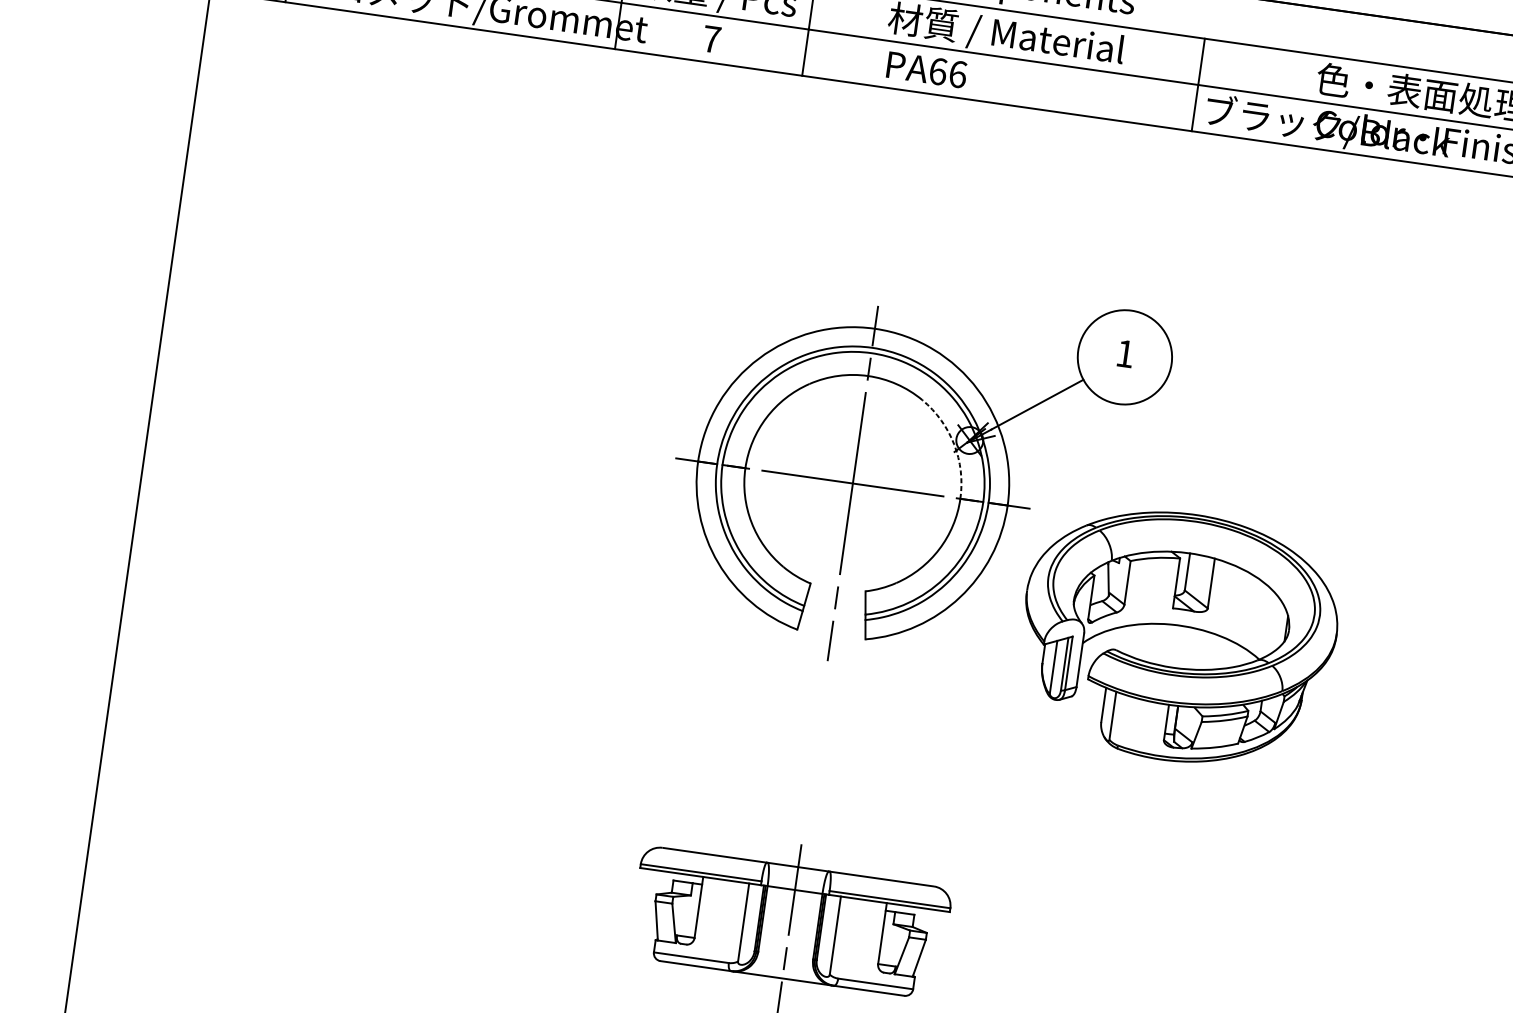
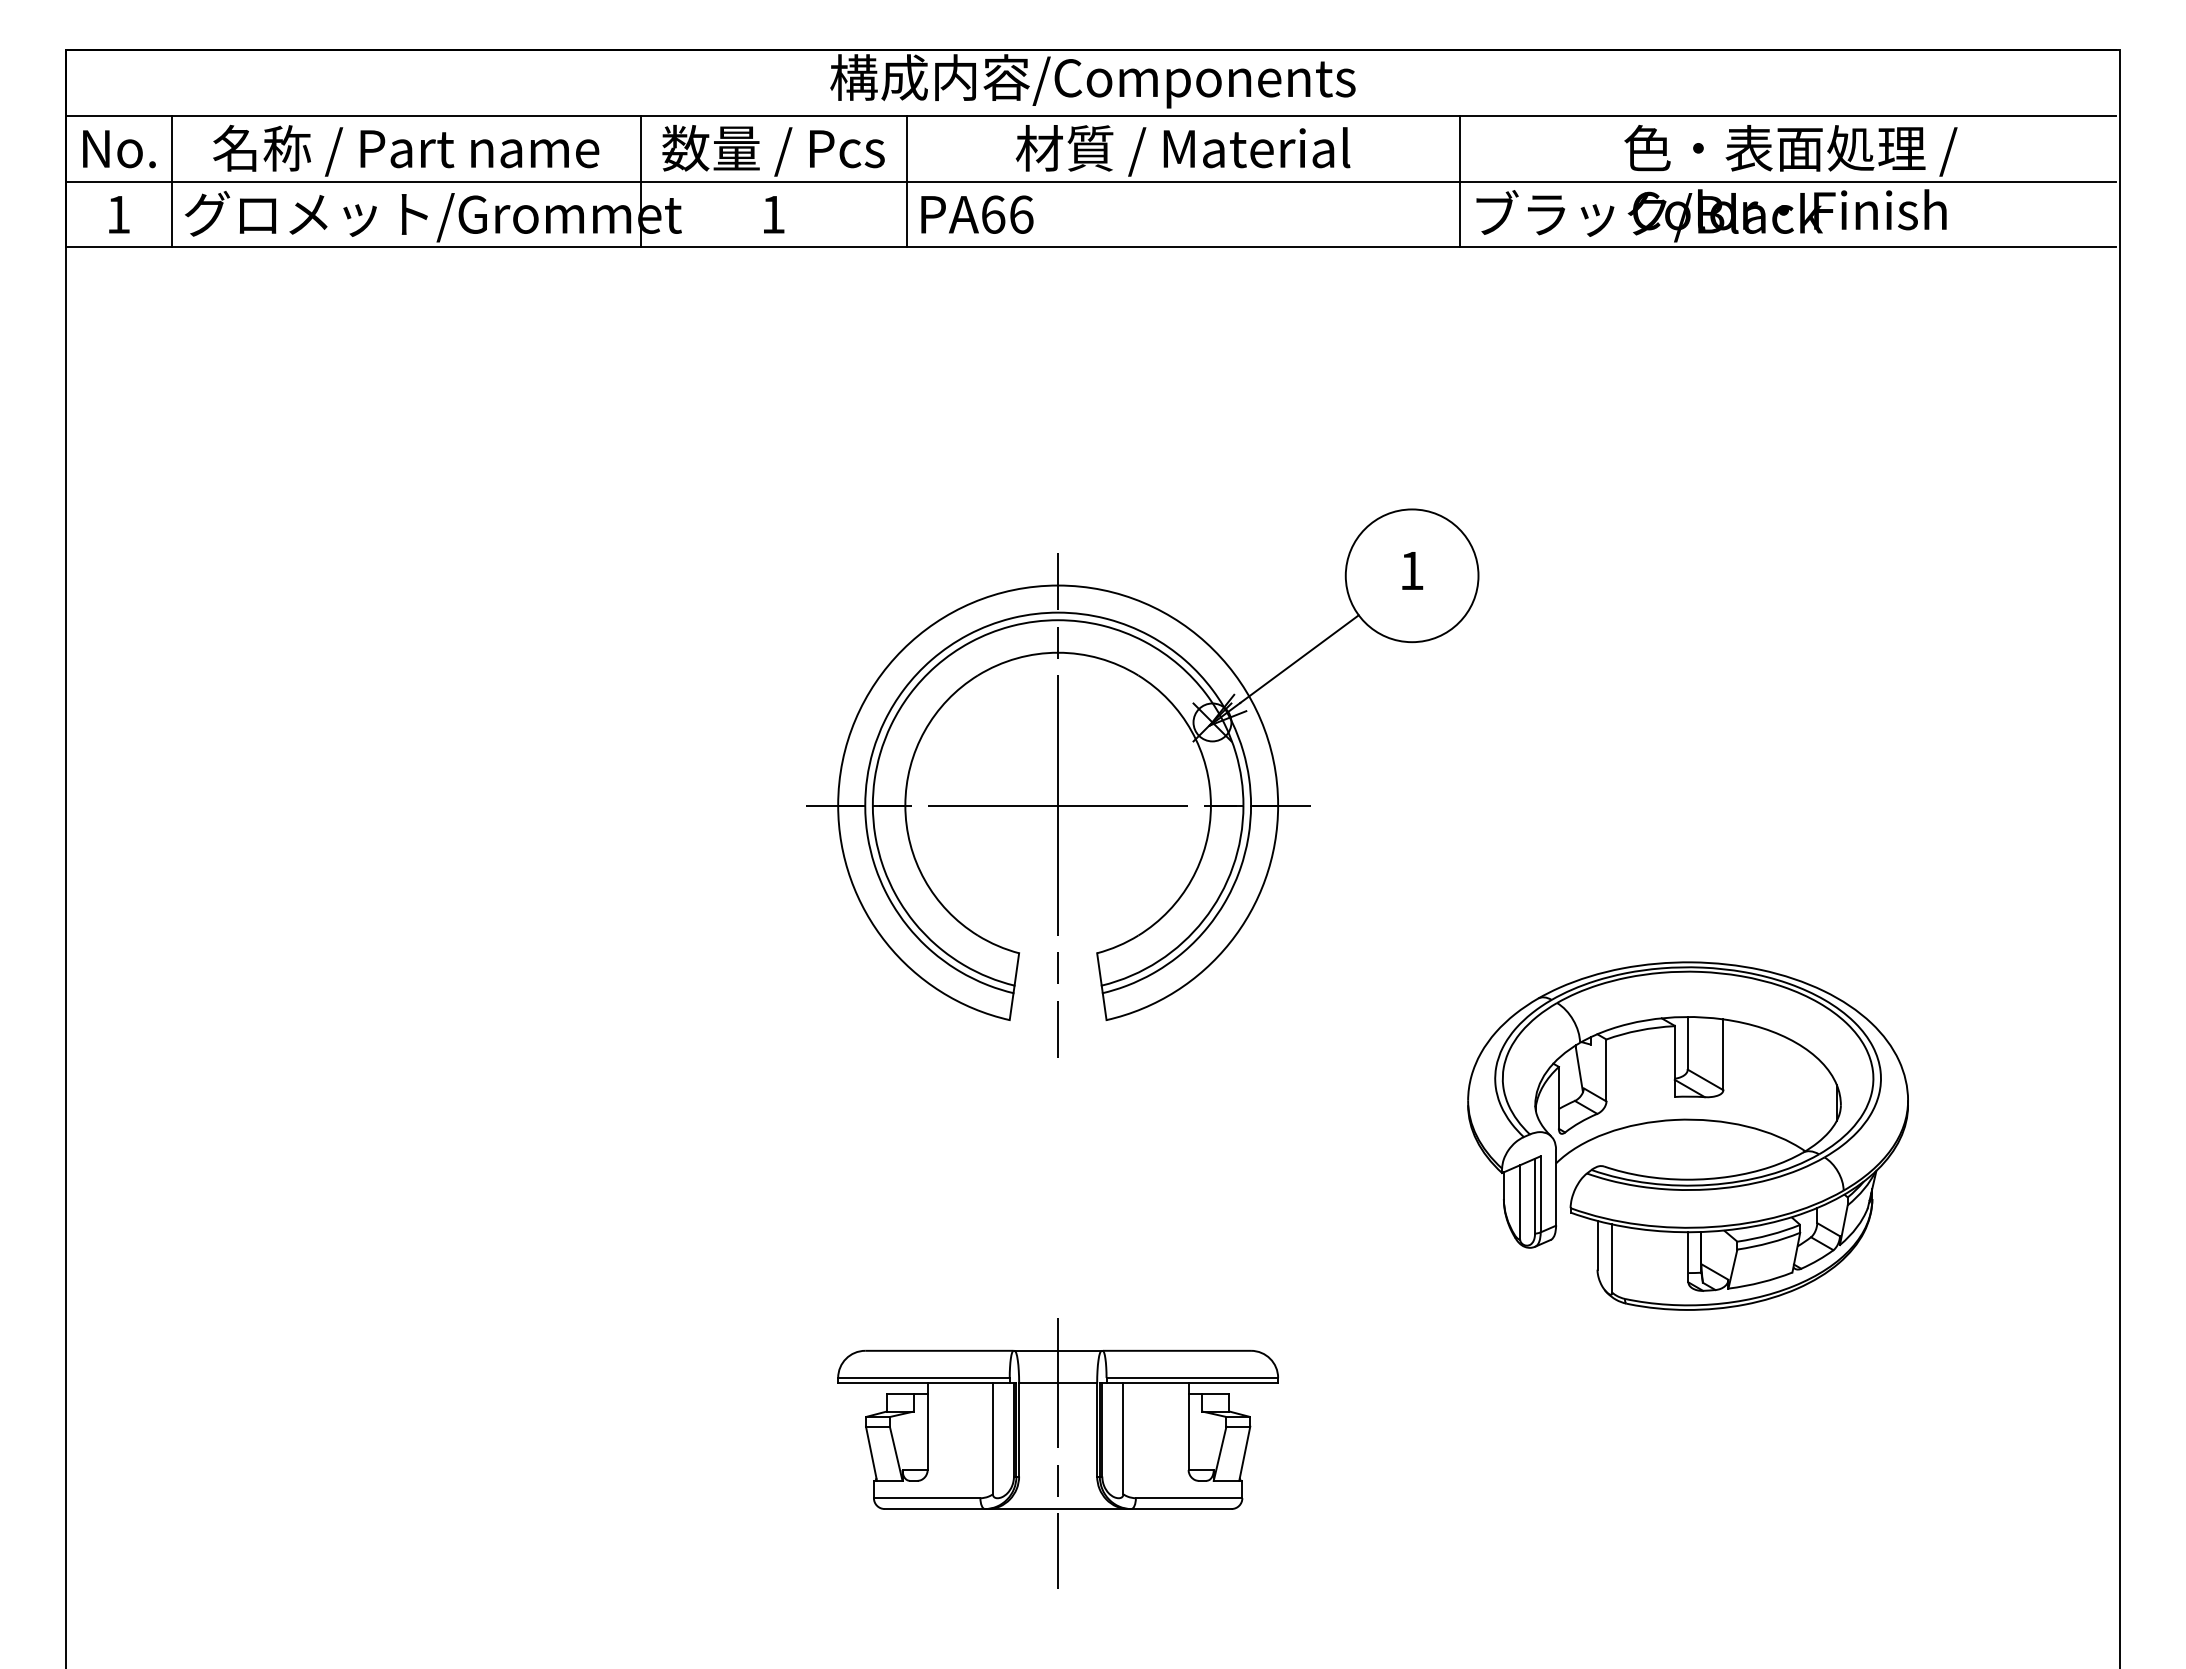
text: (711, 39) -> (773, 214), 7 -> 1
text: (927, 69) -> (977, 214), moved
arc: (954, 444) -> (1191, 731), dashed -> solid
part: (1179, 626) -> (1687, 1120), moved

